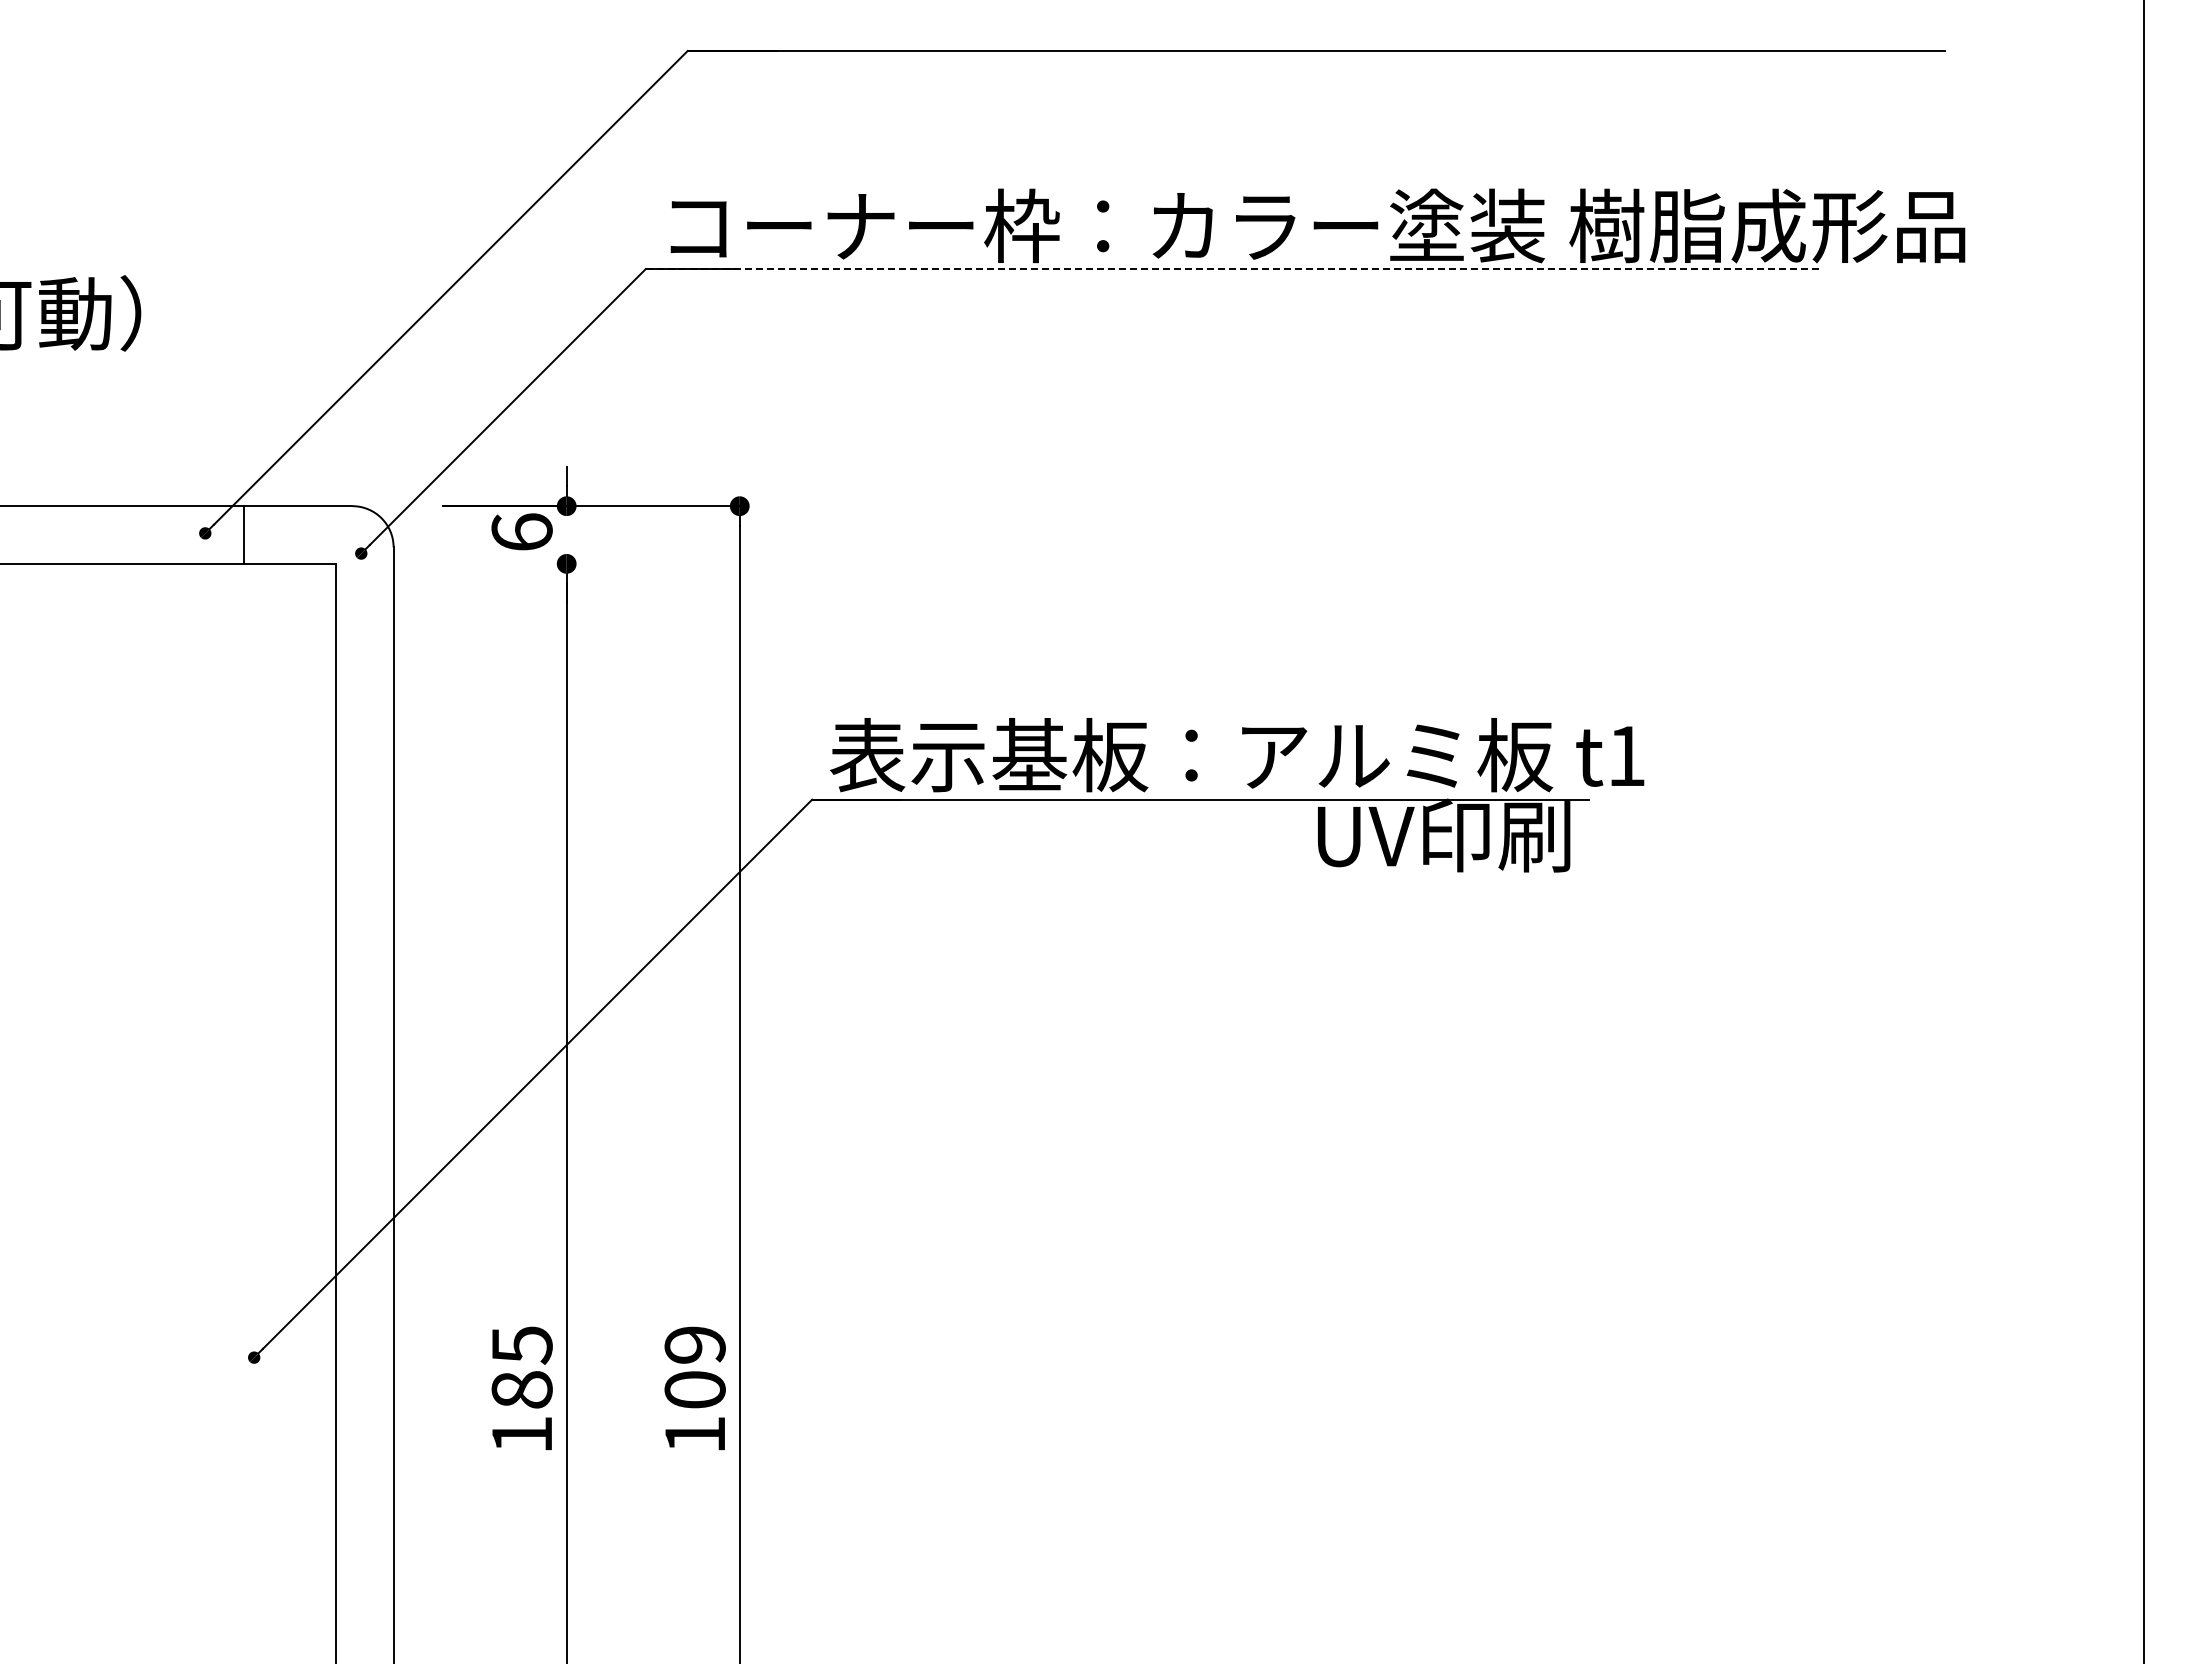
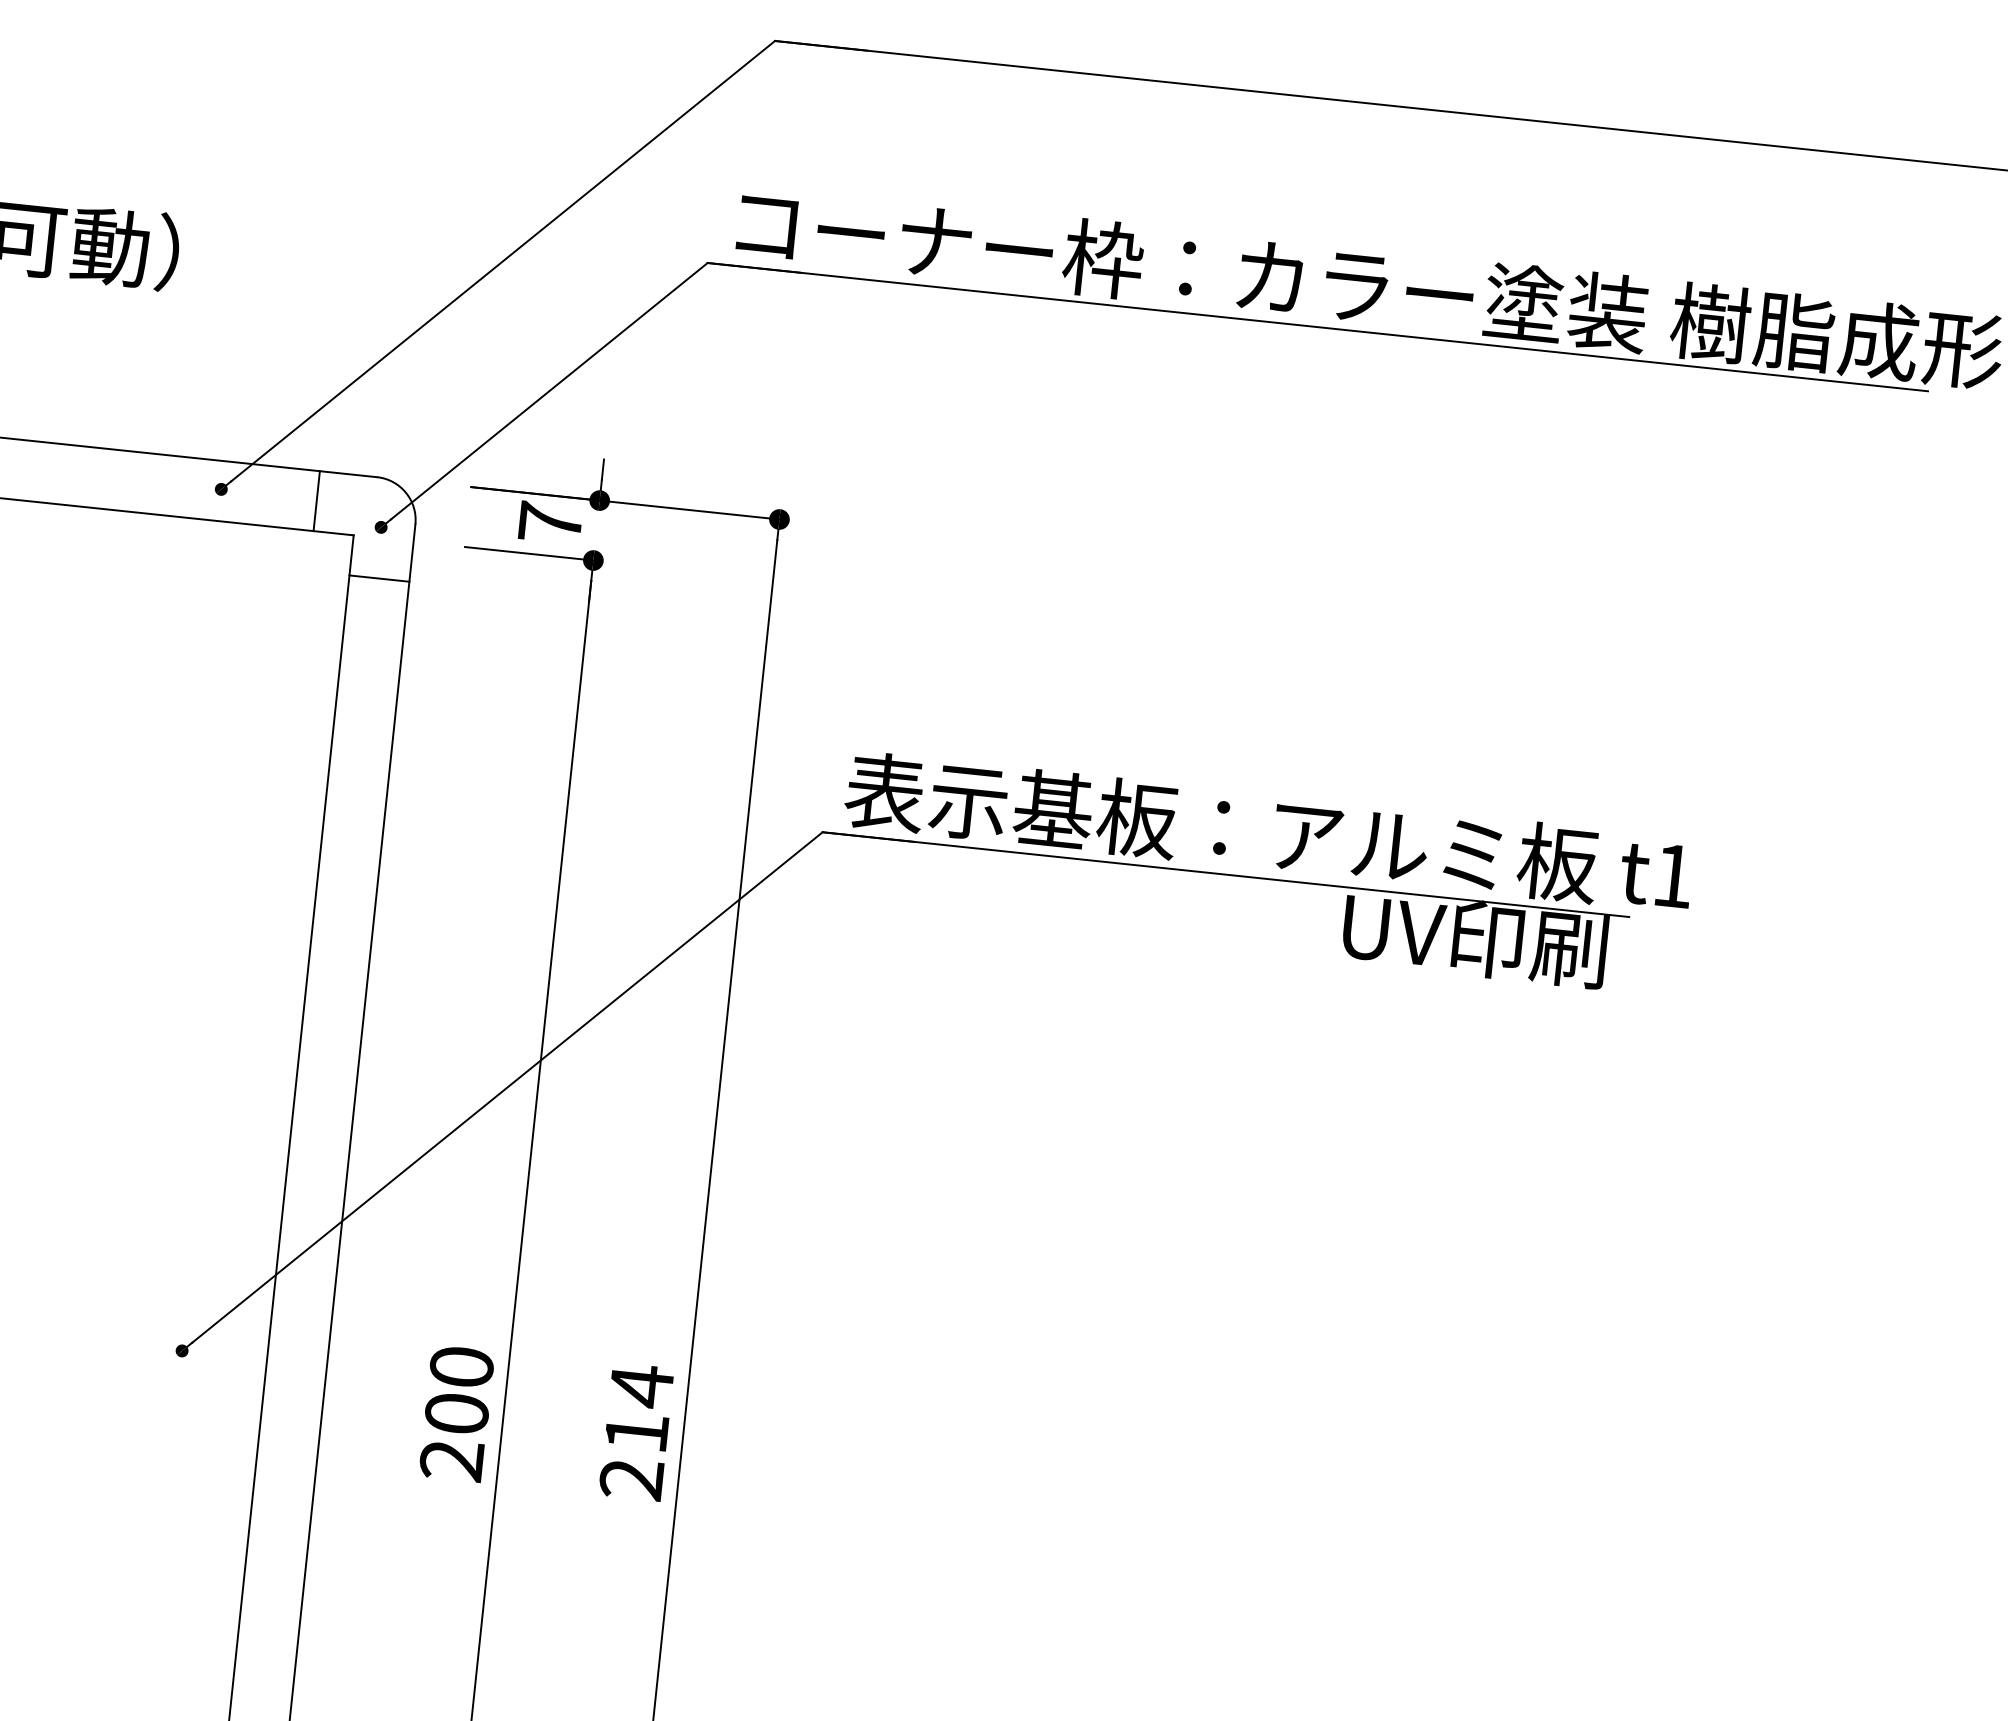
line: (1233, 269) -> (1318, 327), dashed -> solid
text: (521, 531) -> (549, 521), 6 -> 7
line: (244, 534) -> (316, 500), moved
line: (504, 563) -> (528, 553), added
line: (364, 602) -> (379, 578), added
text: (521, 1389) -> (456, 1413), 185 -> 200
text: (694, 1389) -> (636, 1432), 109 -> 214

